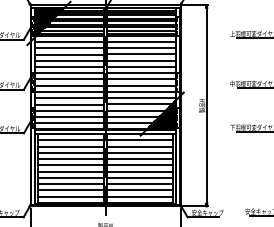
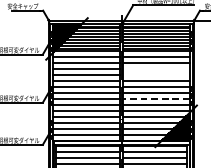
line: (141, 54) -> (156, 68), removed
line: (141, 60) -> (156, 74), removed
line: (141, 85) -> (156, 98), solid -> dashed

